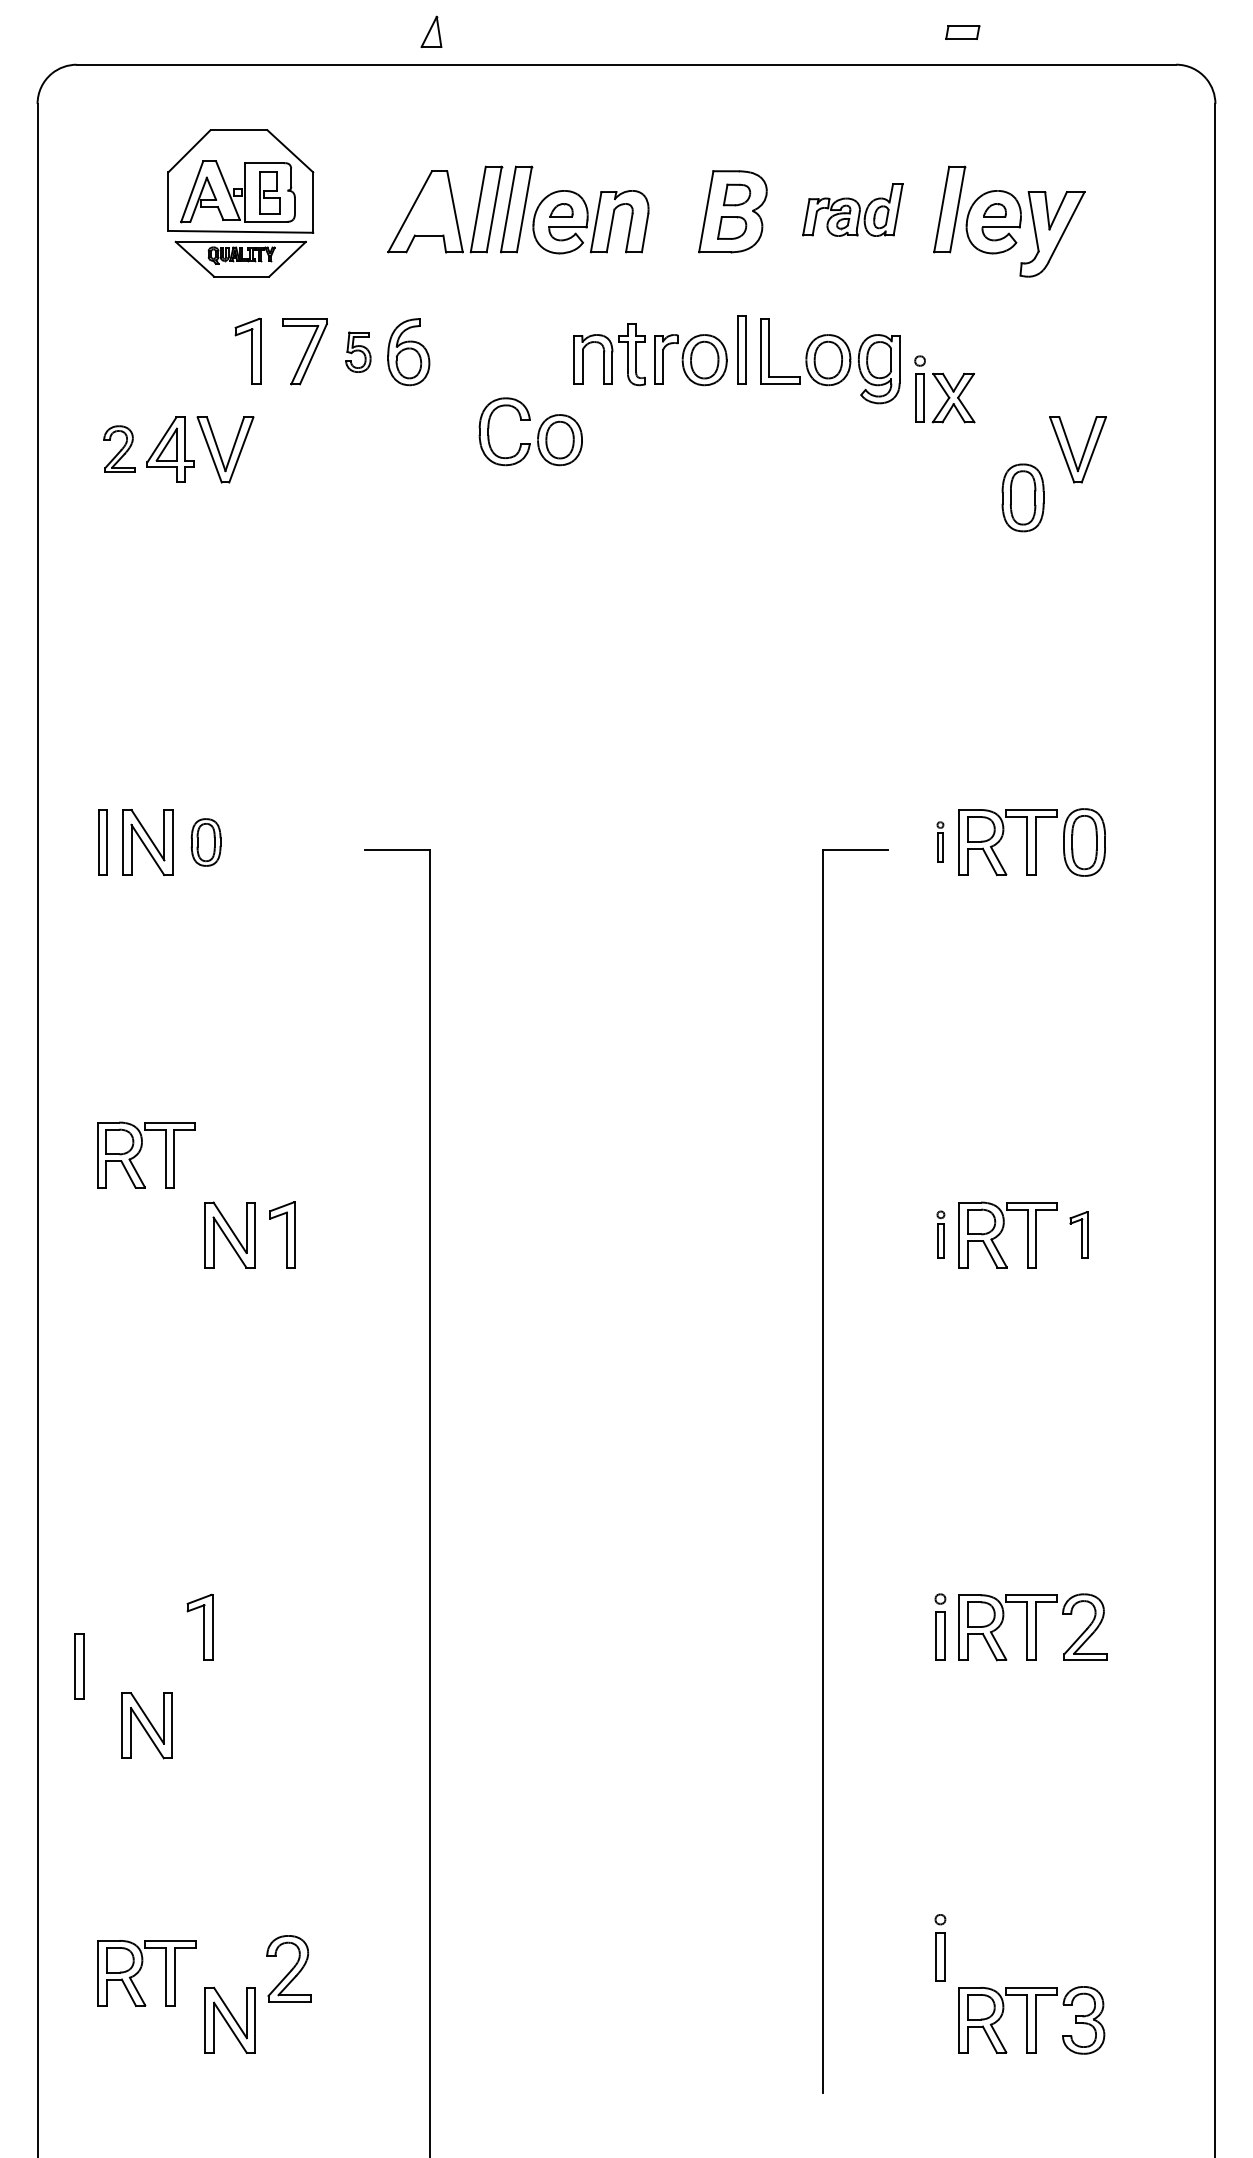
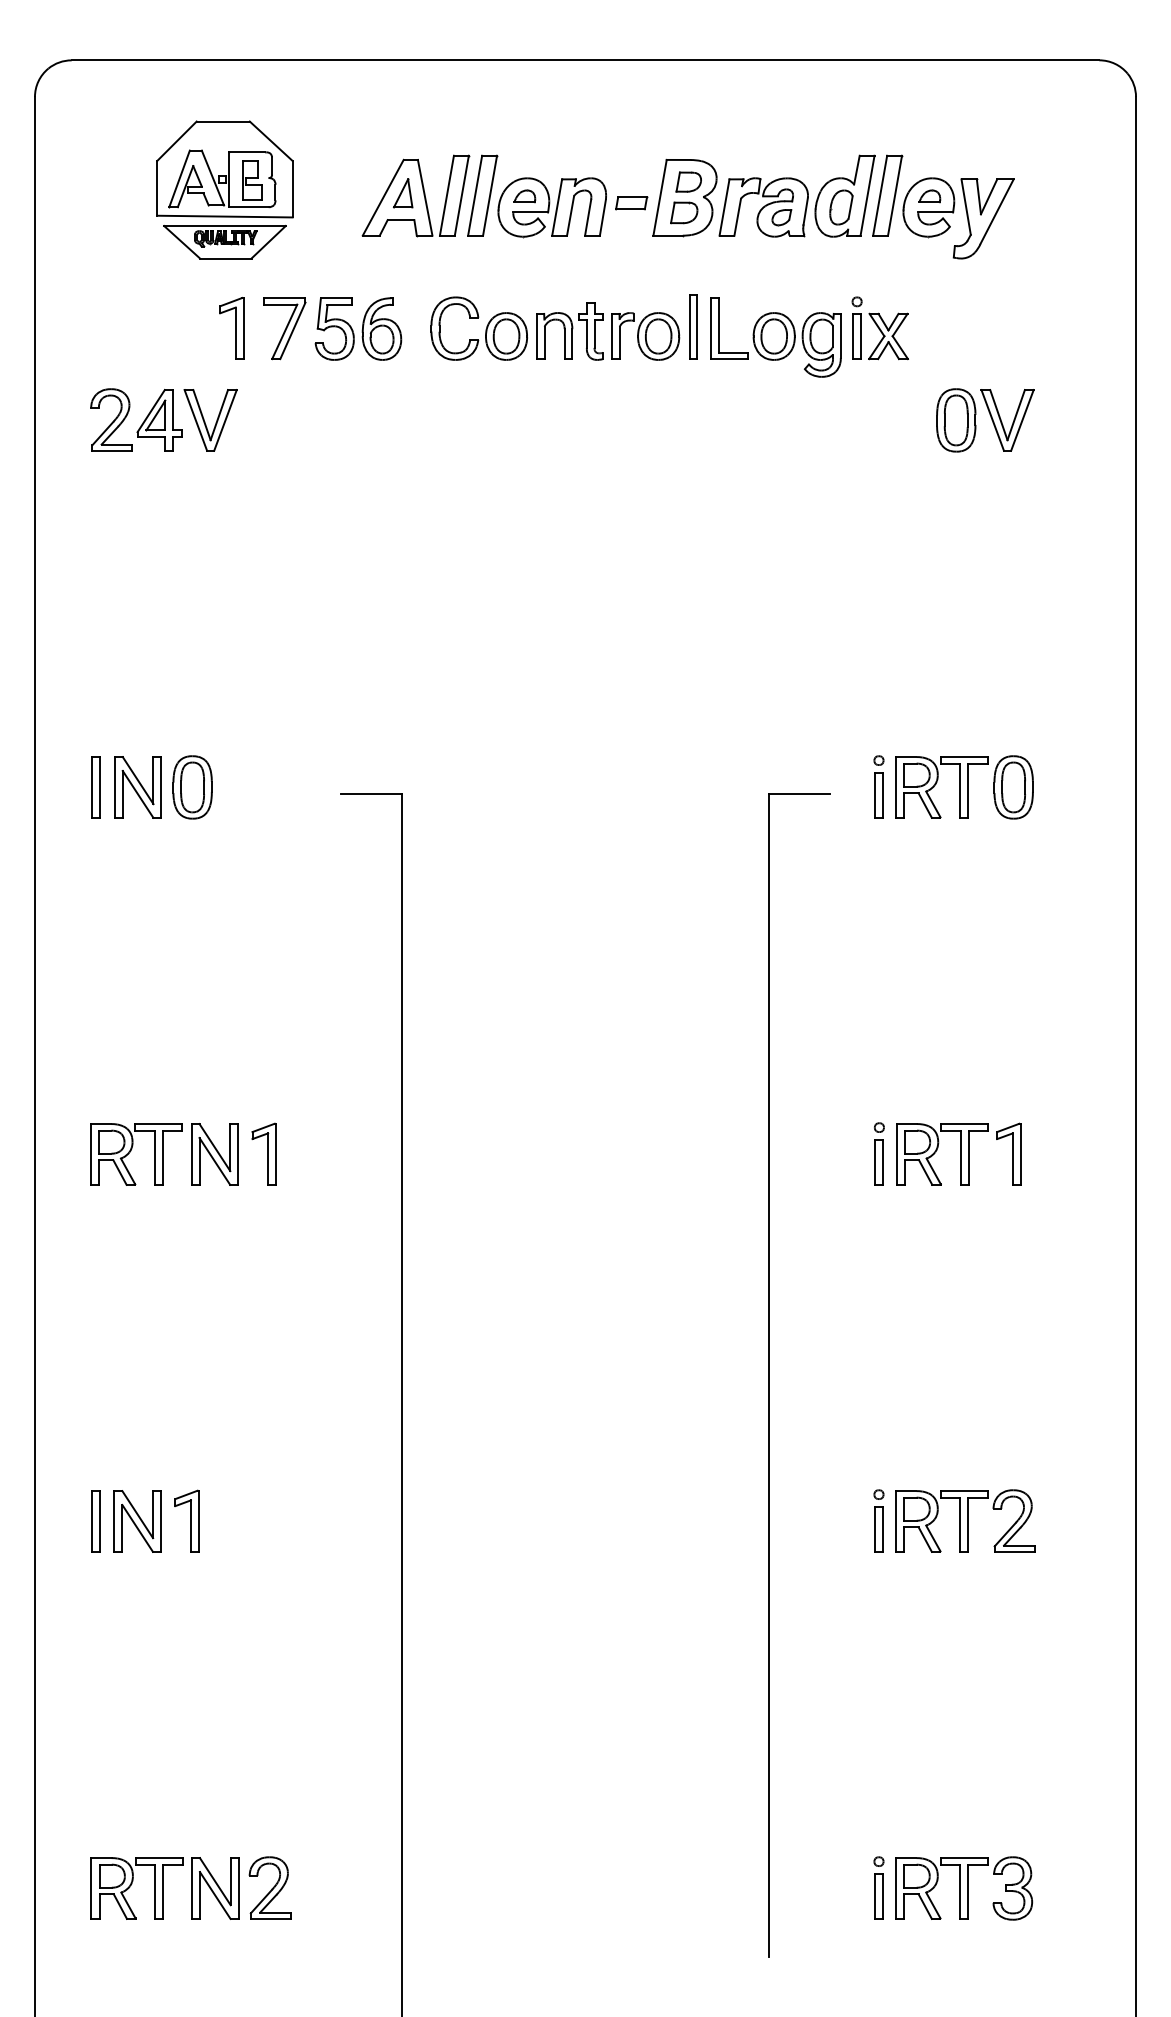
part: (431, 31) -> (403, 192), moved
part: (962, 32) -> (631, 203), moved
part: (852, 209) -> (796, 195), size x1.67
part: (358, 352) -> (334, 329), size x1.67
part: (944, 389) -> (879, 328), moved
part: (537, 433) -> (485, 330), moved
part: (119, 448) -> (111, 419), size x1.43
part: (1022, 497) -> (955, 420), moved
part: (940, 841) -> (879, 786), size x1.67
part: (205, 842) -> (191, 787), size x1.43
part: (140, 1151) -> (131, 1151), moved
part: (940, 1234) -> (879, 1153), size x1.43
part: (1078, 1234) -> (1008, 1153), size x1.43
part: (79, 1666) -> (95, 1521), moved
part: (146, 1725) -> (136, 1521), moved
part: (940, 1947) -> (879, 1887), moved
part: (288, 1968) -> (269, 1887), moved
part: (141, 1969) -> (132, 1884), moved

